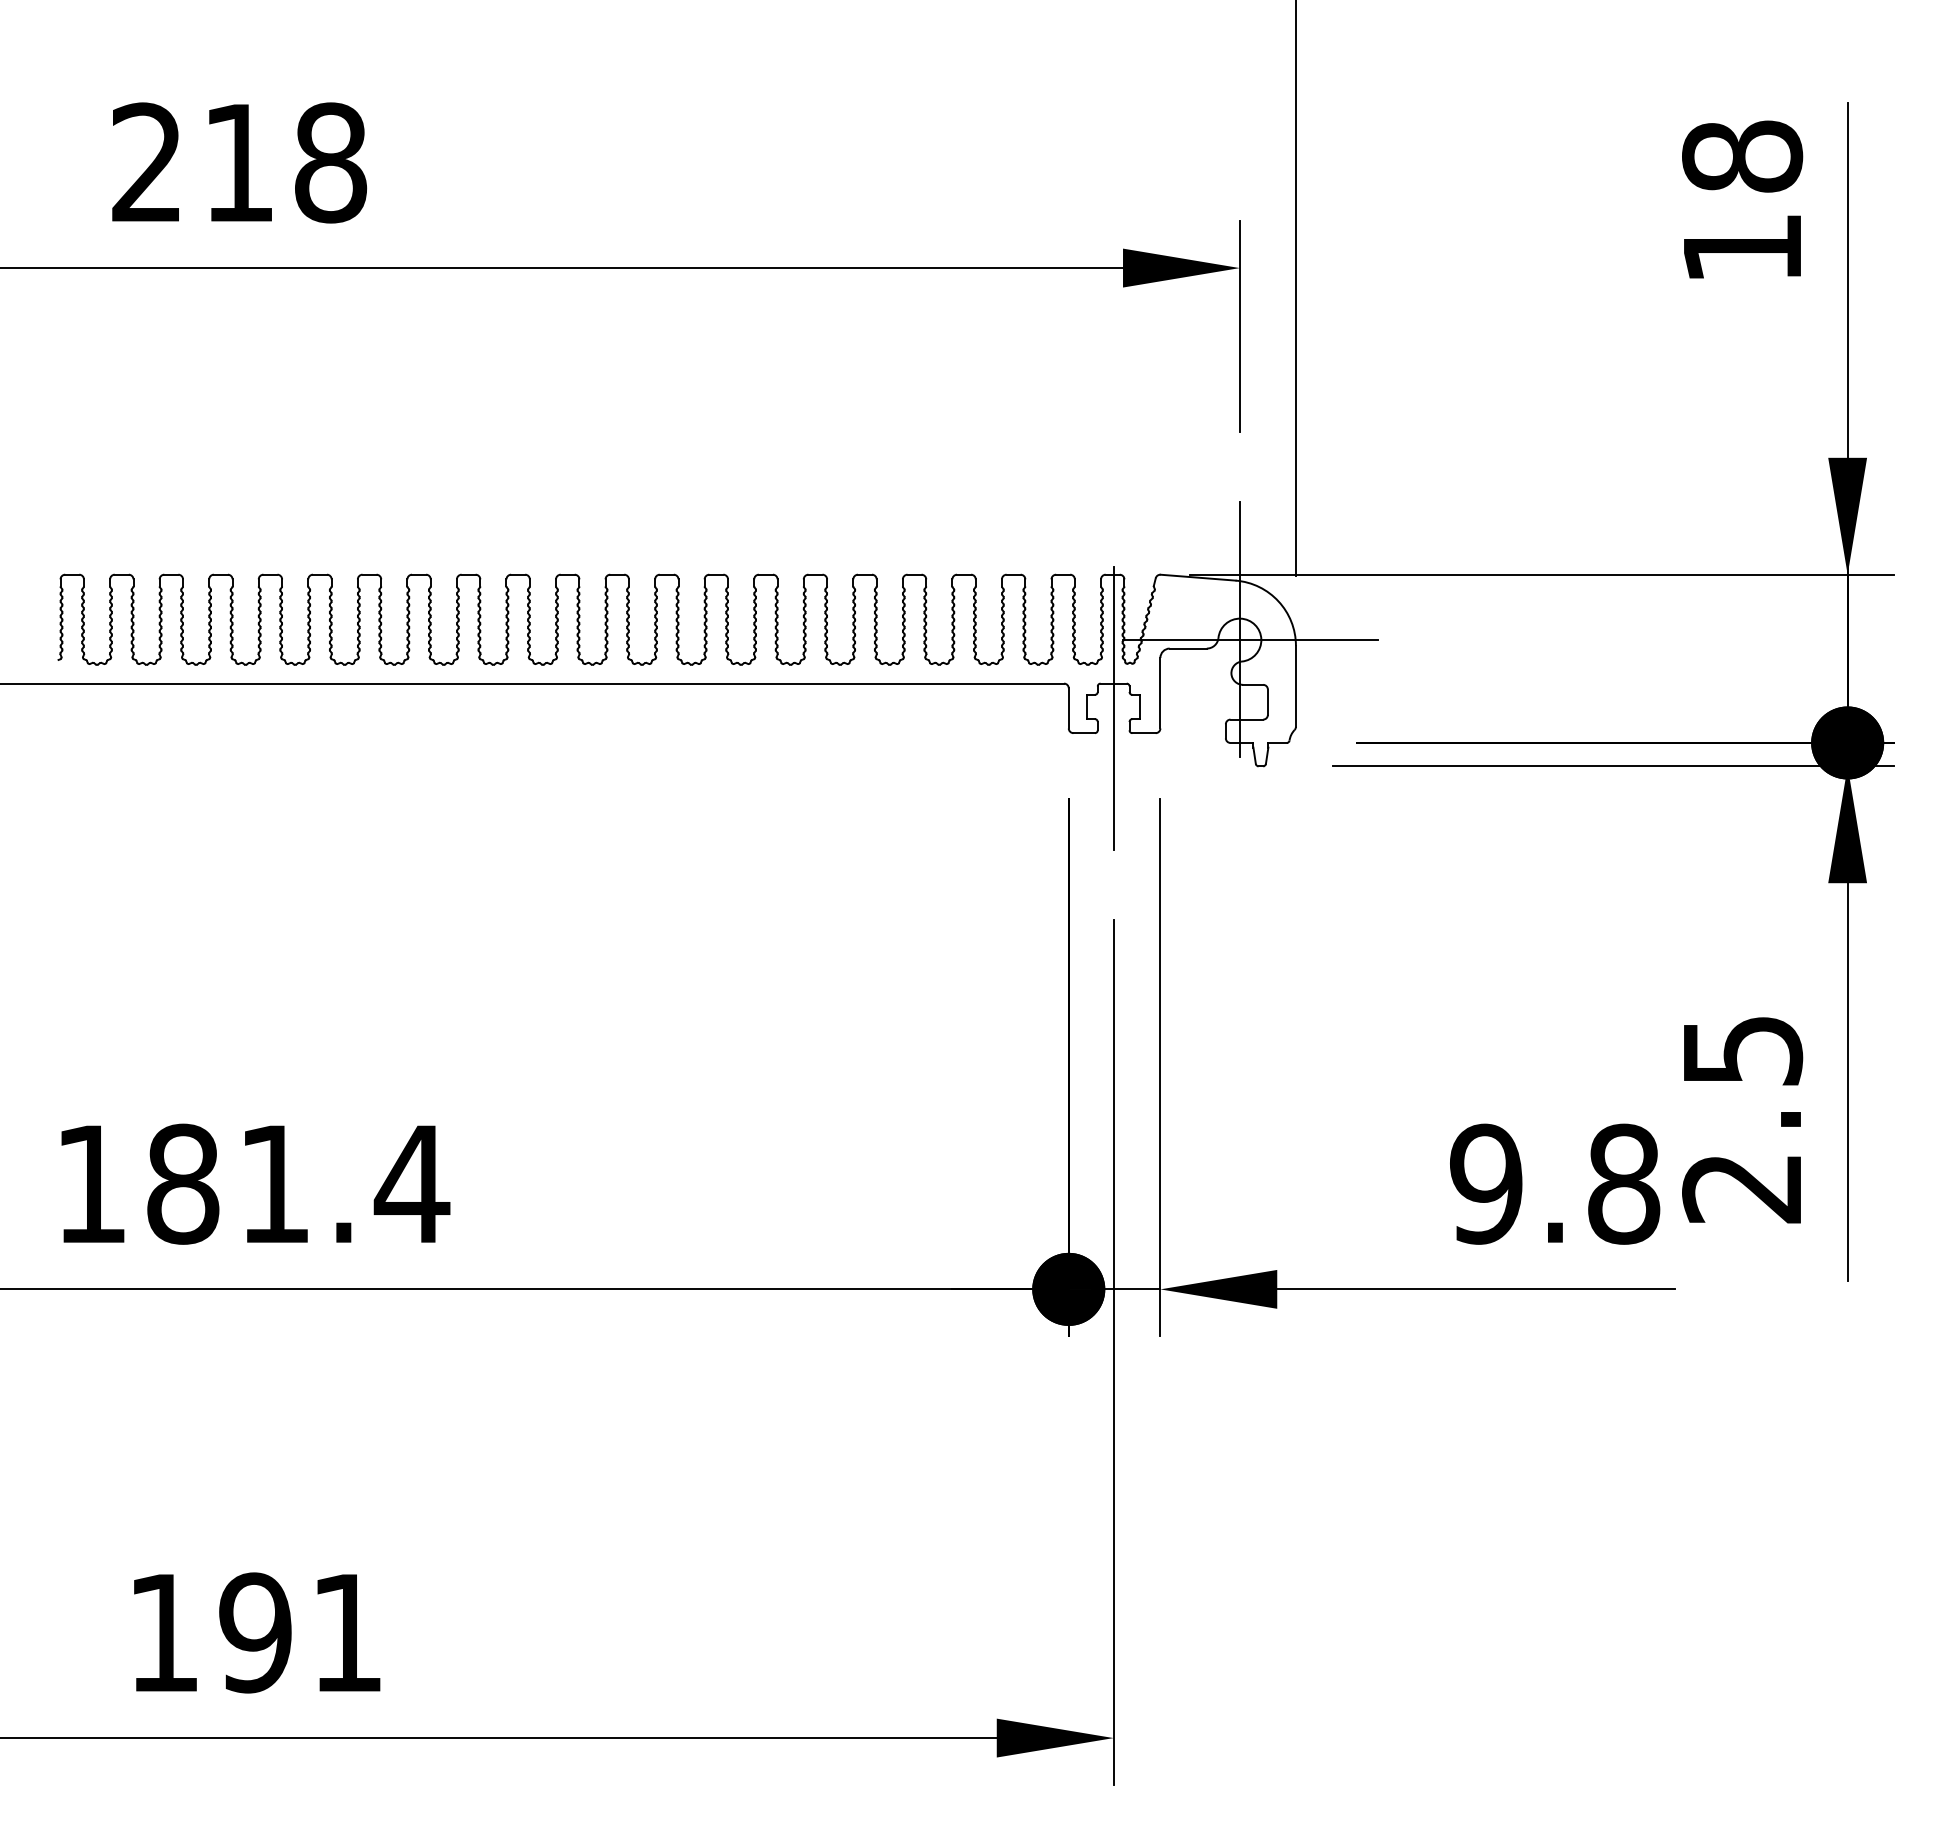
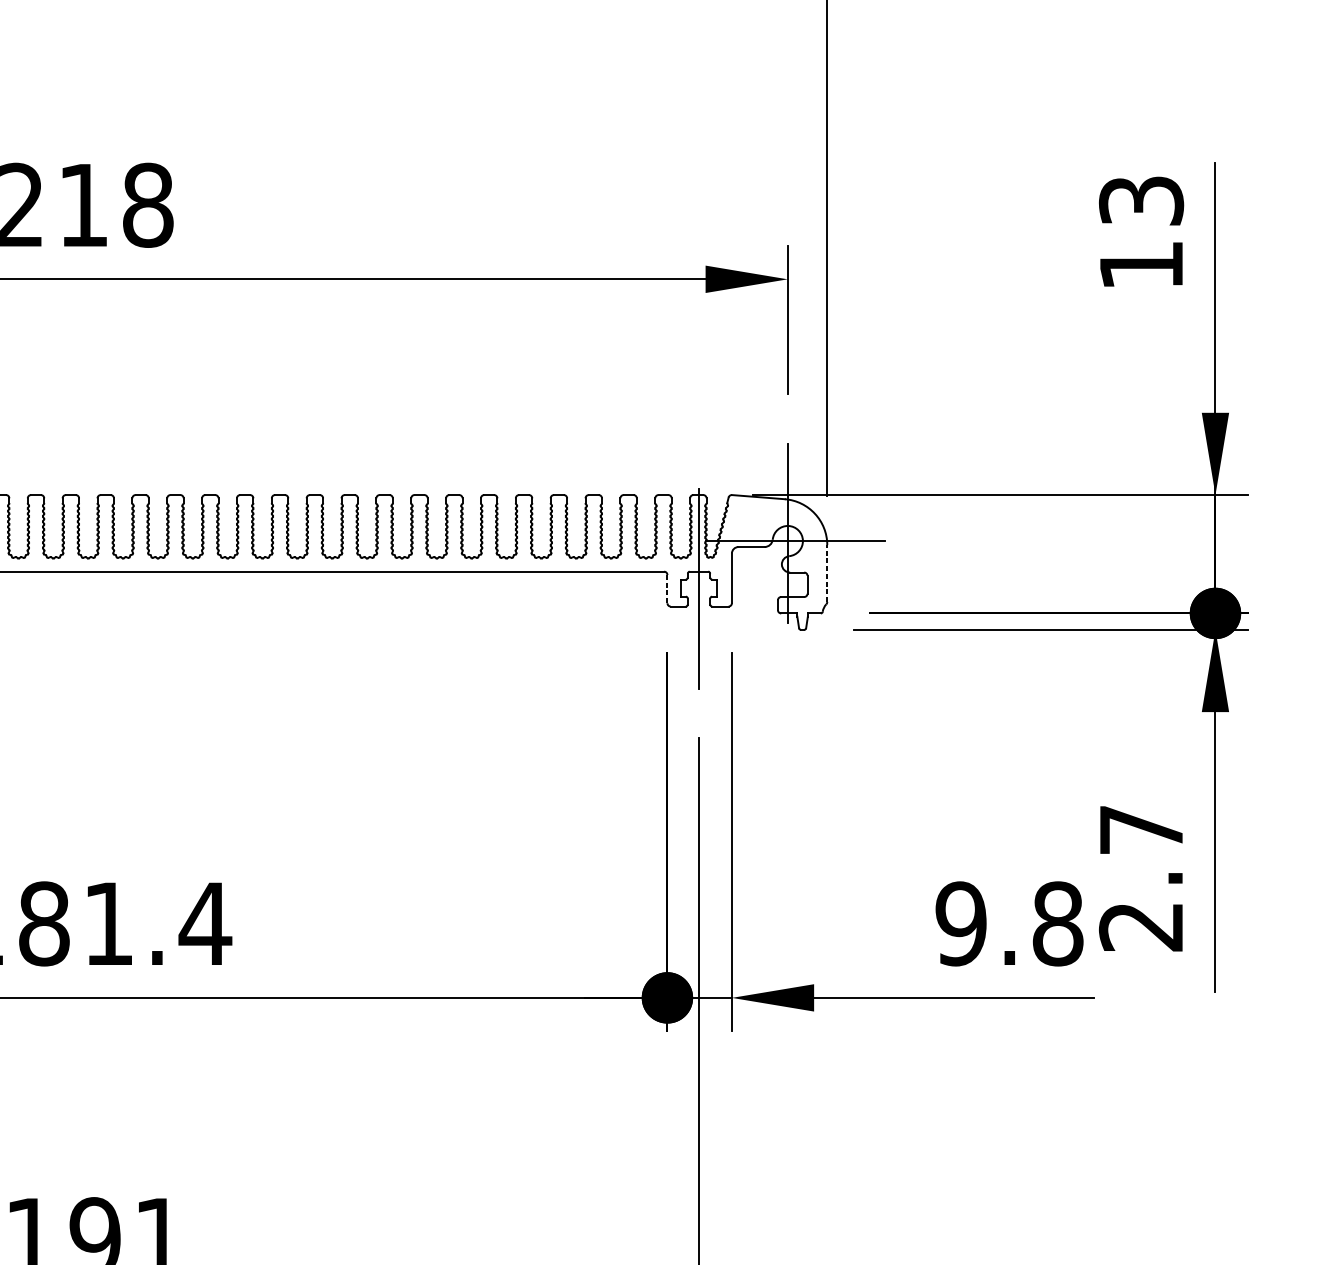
text: (1742, 156) -> (1141, 200), 18 -> 13
line: (1295, 685) -> (826, 573), solid -> dashed
line: (1068, 708) -> (667, 589), solid -> dashed
text: (1743, 1051) -> (1142, 830), 2.5 -> 2.7

